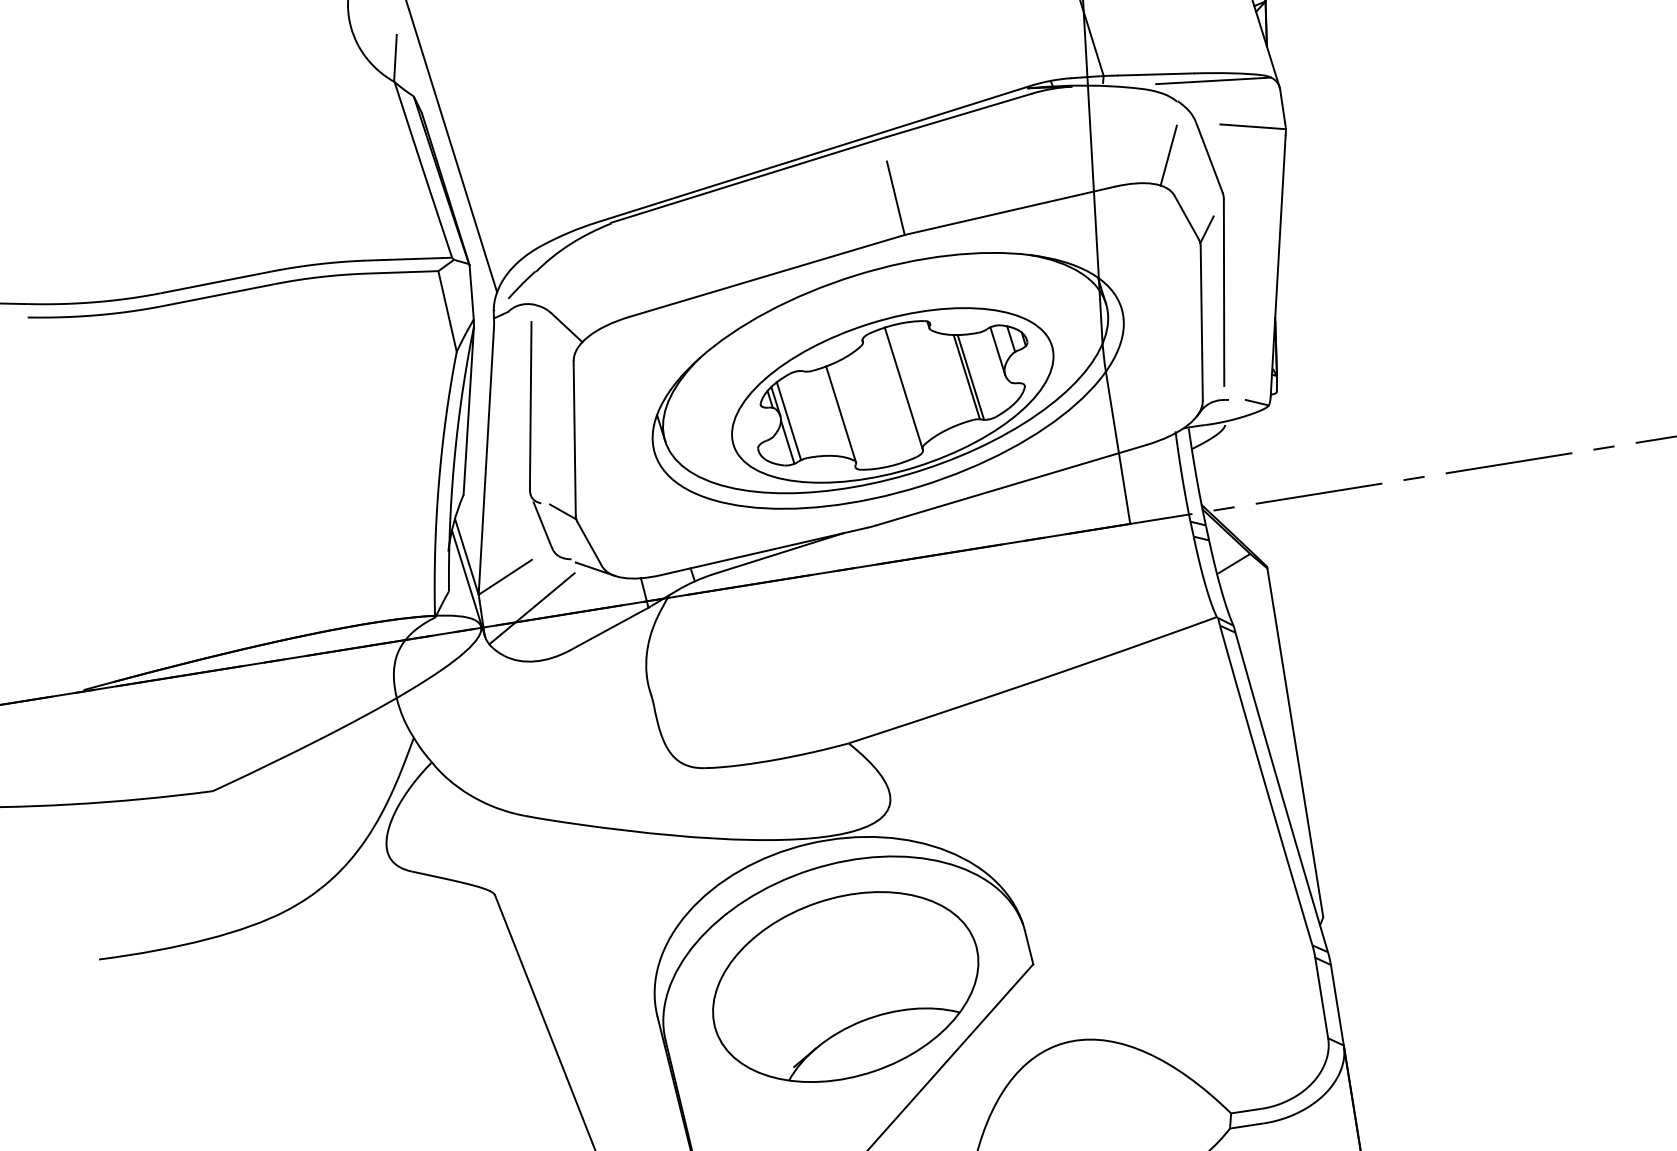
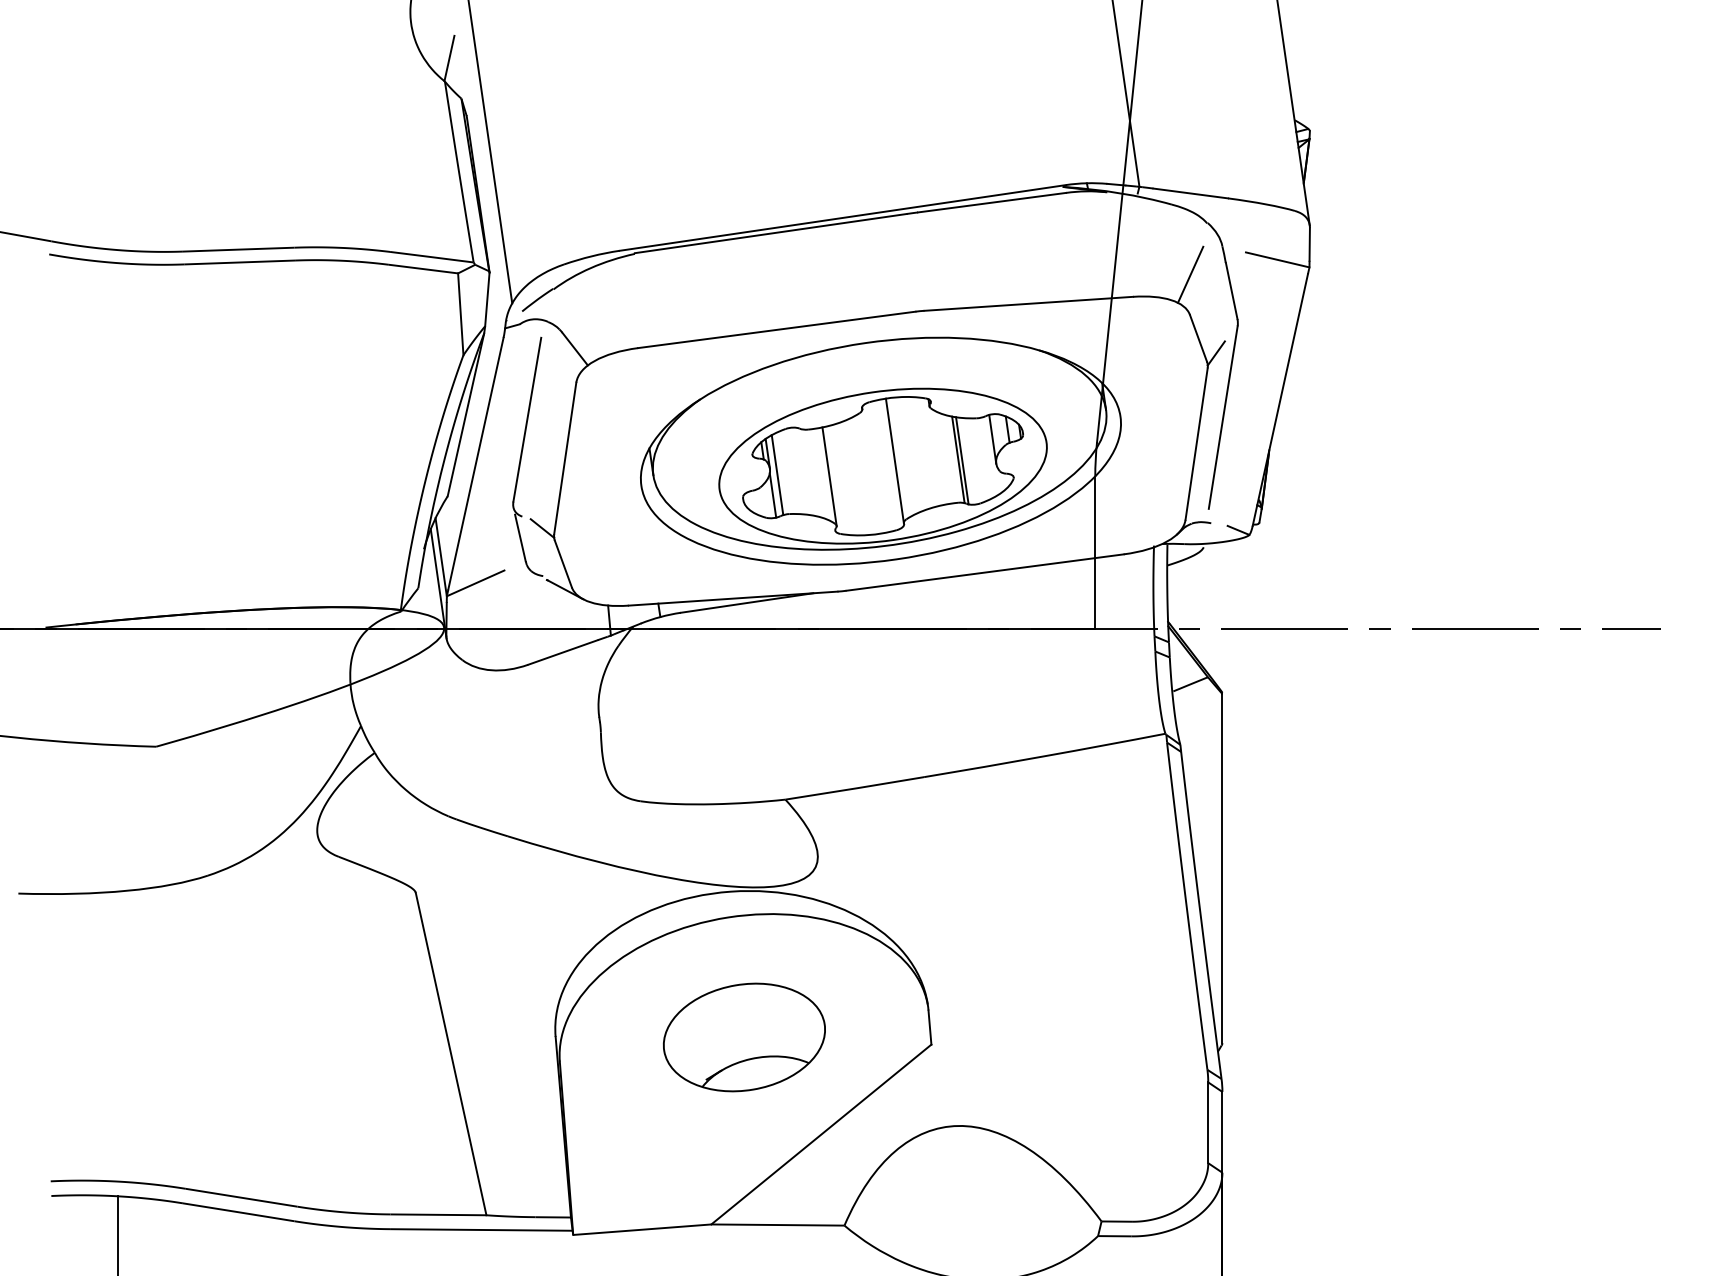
line: (1212, 80) -> (1245, 208), removed
line: (895, 198) -> (916, 273), removed
line: (531, 608) -> (496, 618), removed
part: (845, 987) -> (744, 1037), size x0.6

